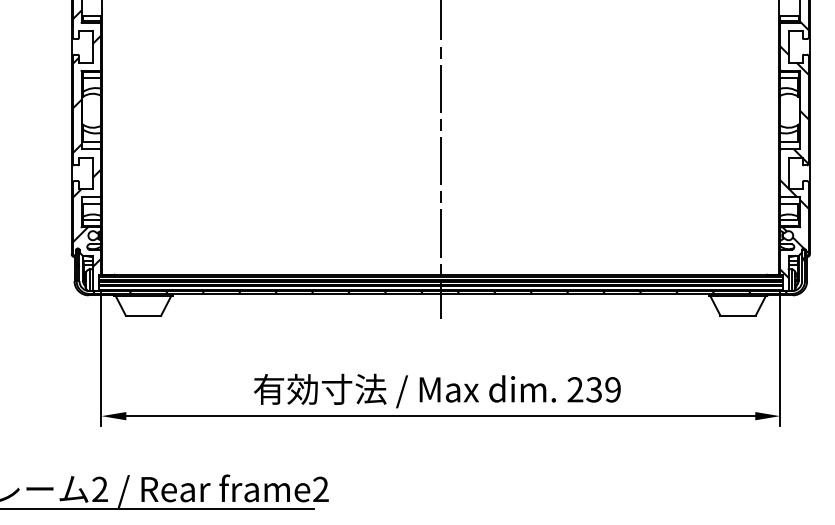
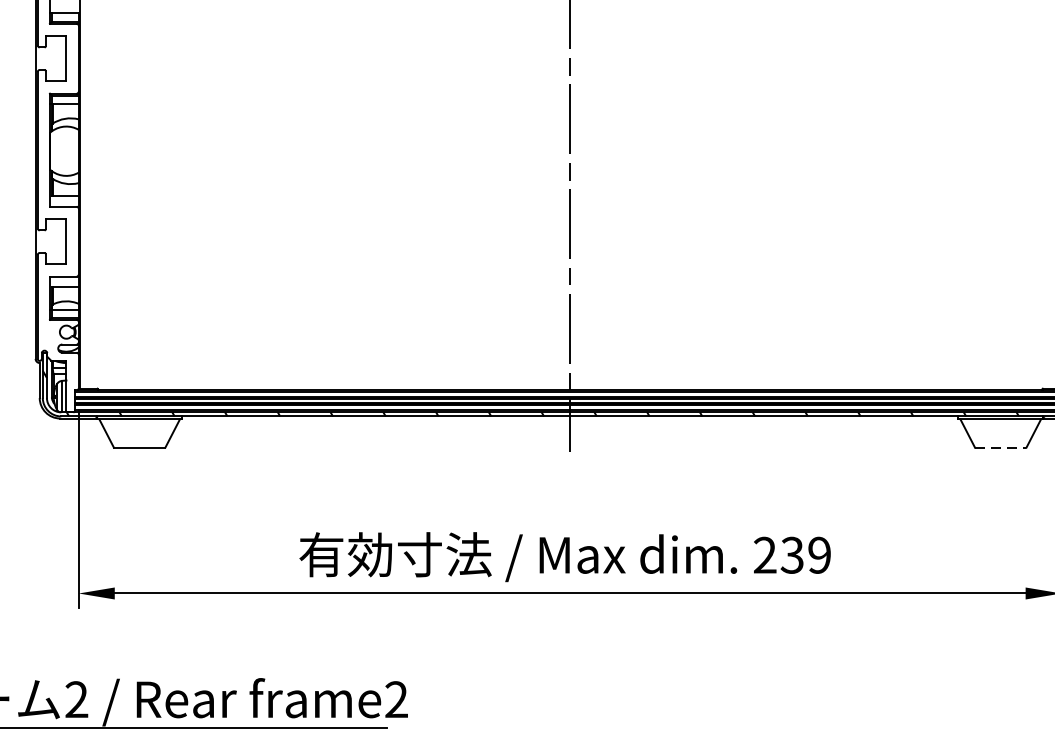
hatch: (87, 138) -> (58, 191), removed
line: (738, 315) -> (1001, 447), solid -> dashed

